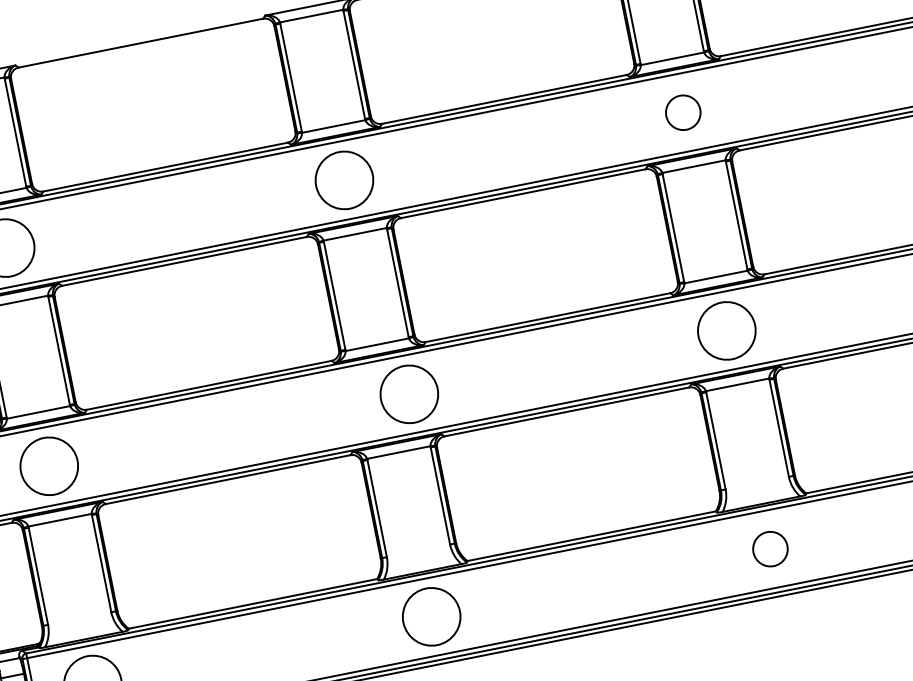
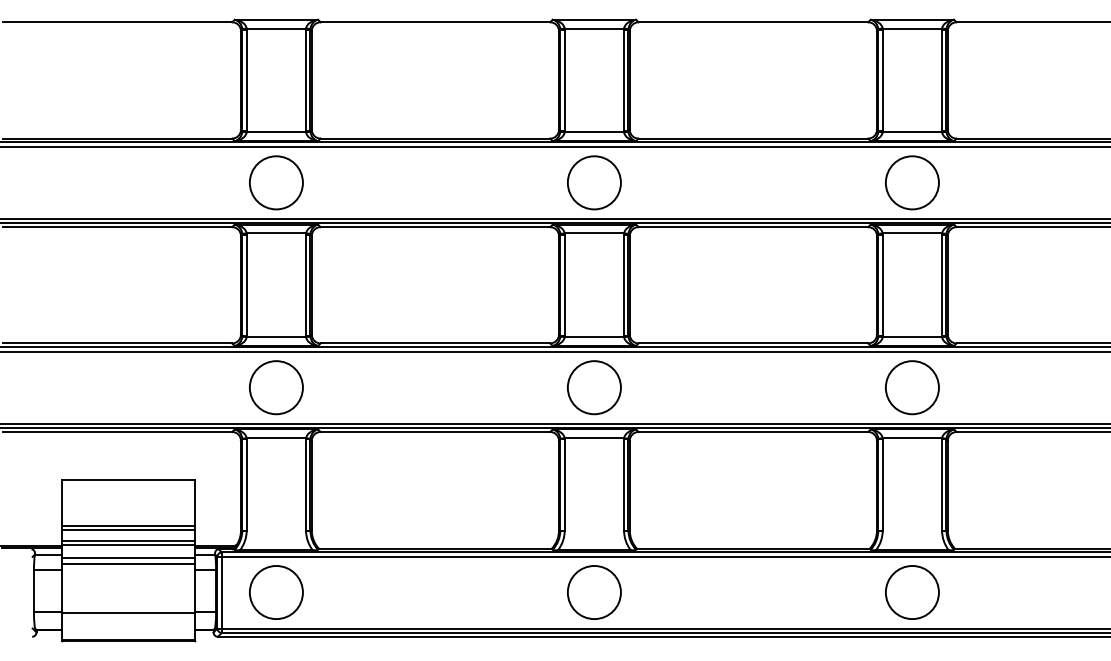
circle: (683, 112) -> (912, 182), size x1.67
circle: (409, 394) -> (594, 387), moved
circle: (769, 549) -> (911, 592), size x1.67

